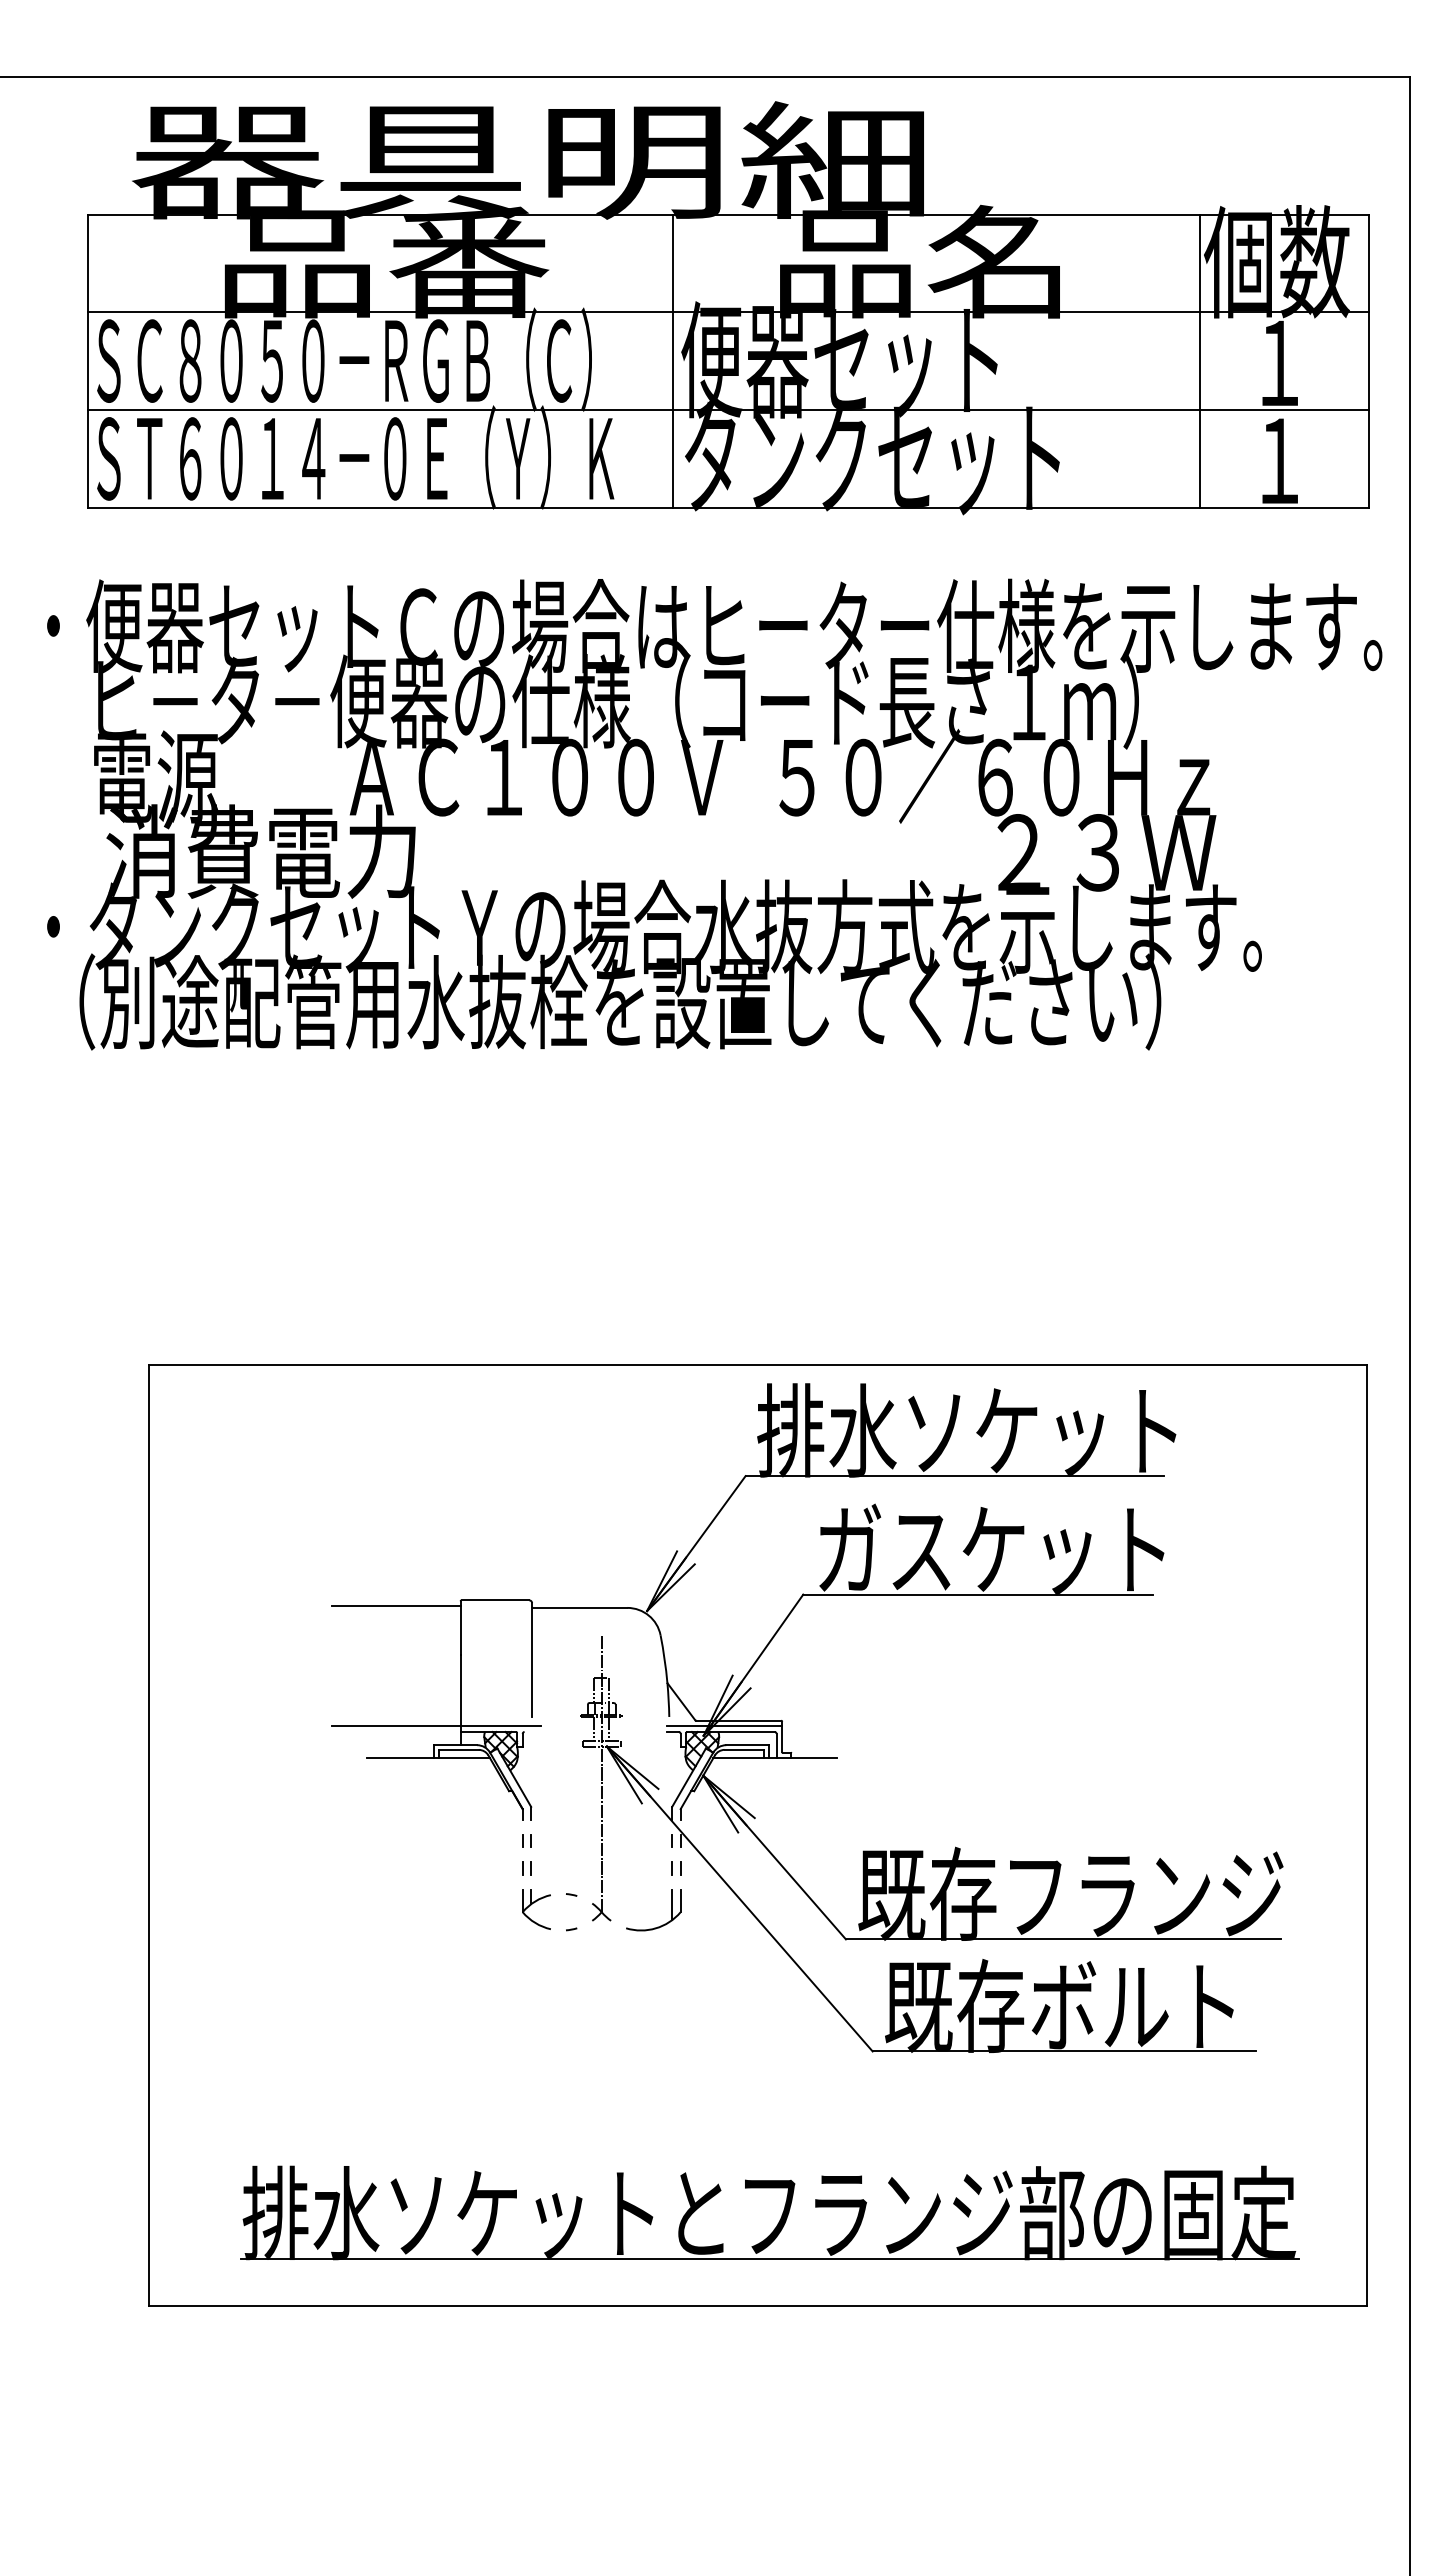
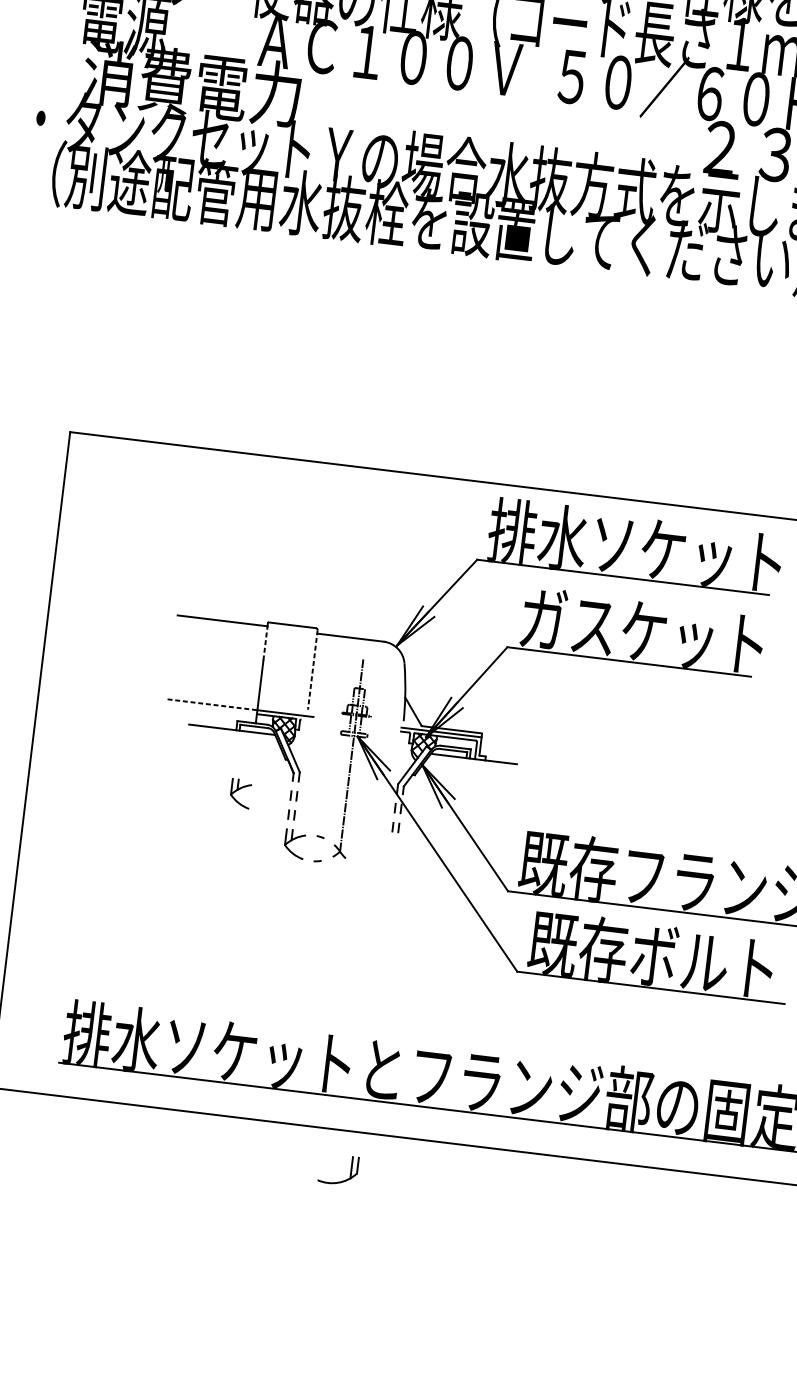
line: (460, 1629) -> (265, 642), solid -> dashed
line: (532, 1660) -> (313, 670), solid -> dashed
line: (396, 1726) -> (212, 704), solid -> dashed
part: (449, 1841) -> (239, 789), added
part: (657, 1926) -> (339, 1181), moved

